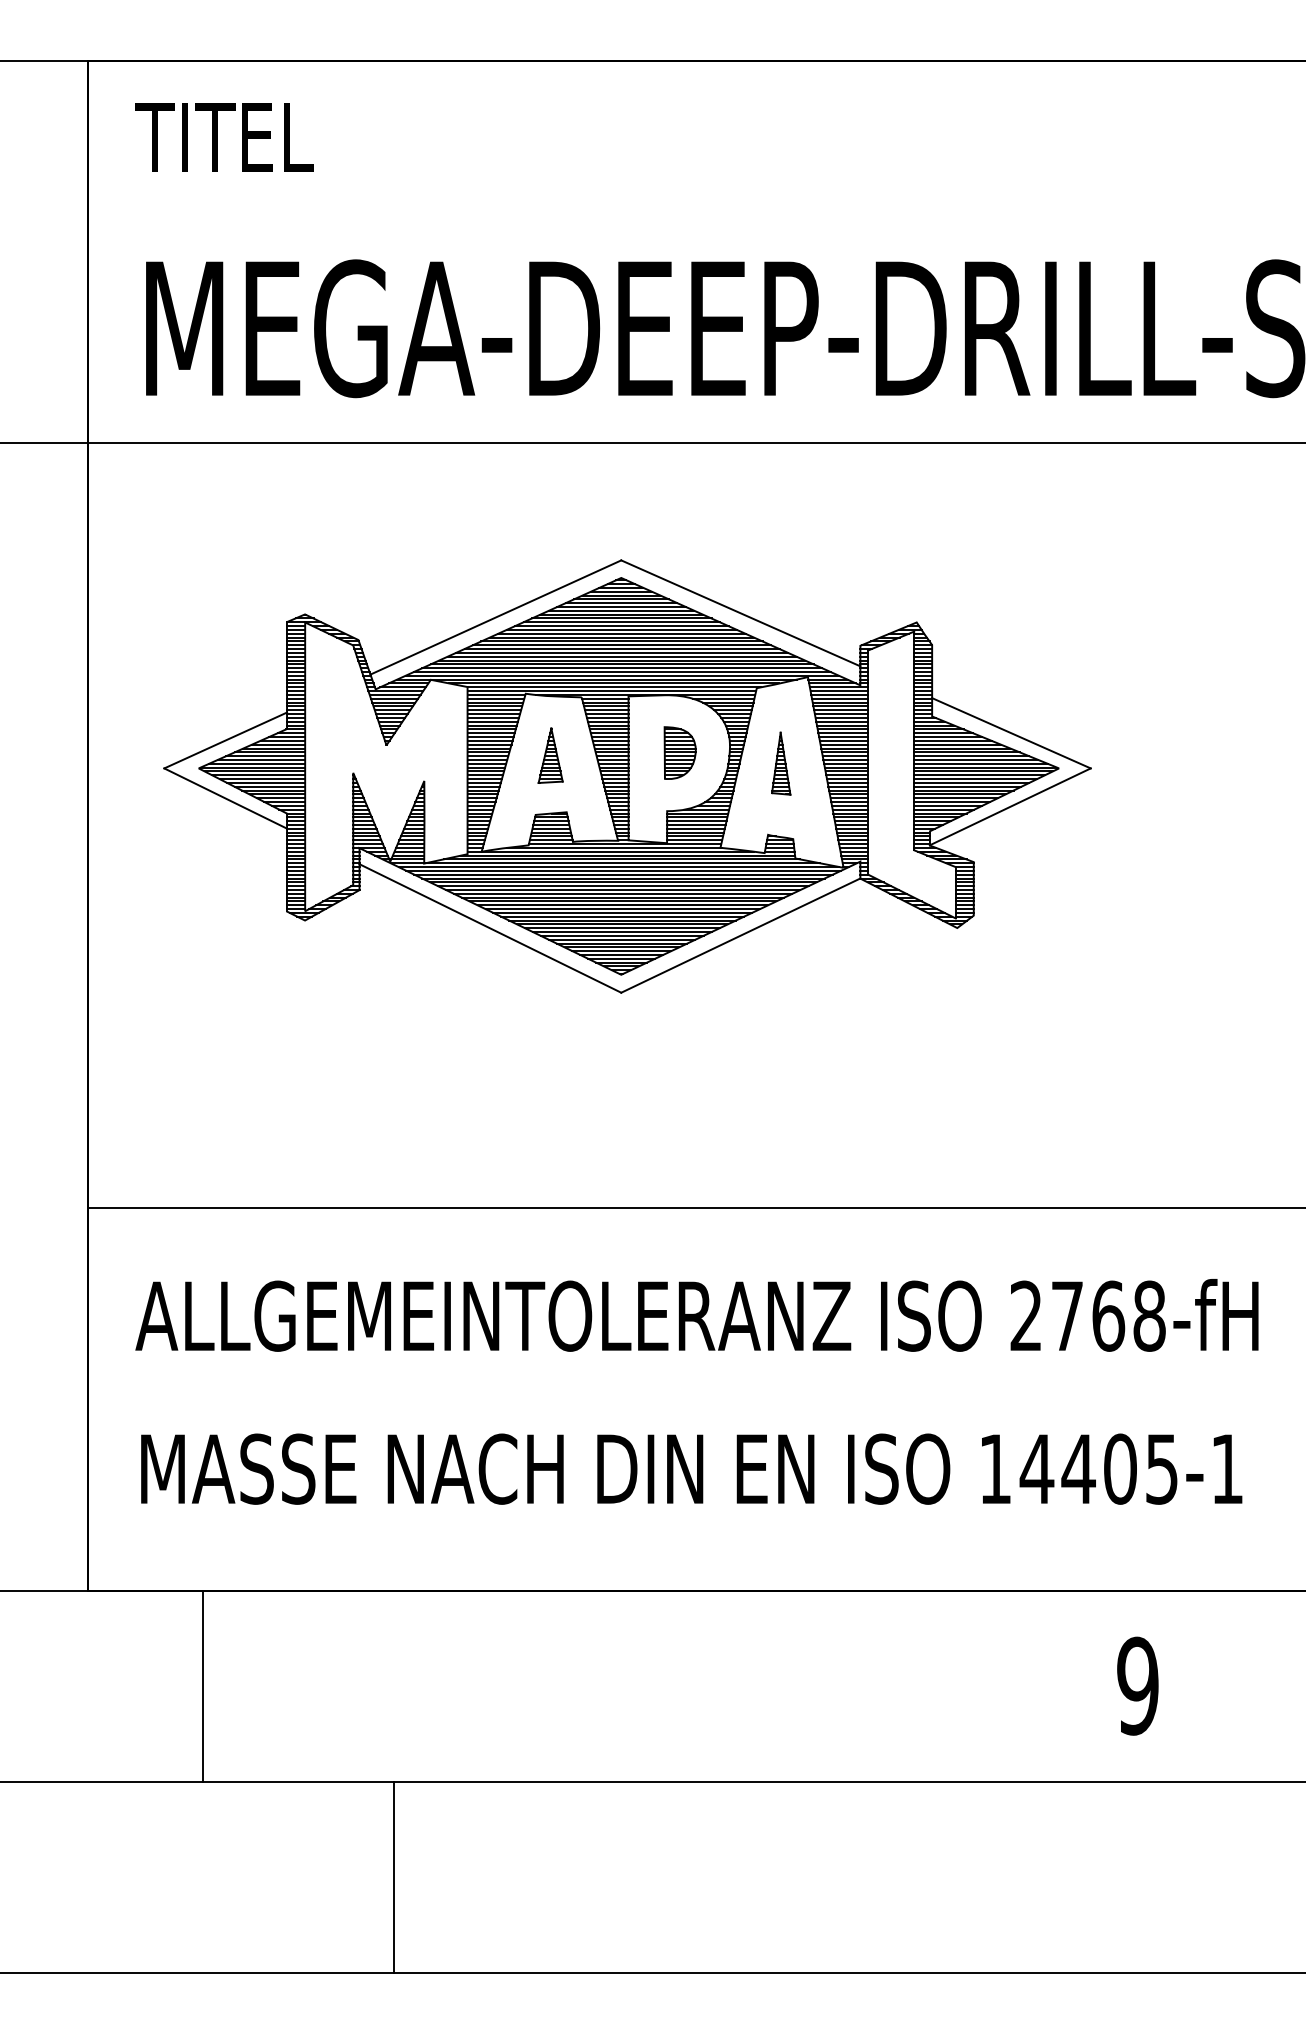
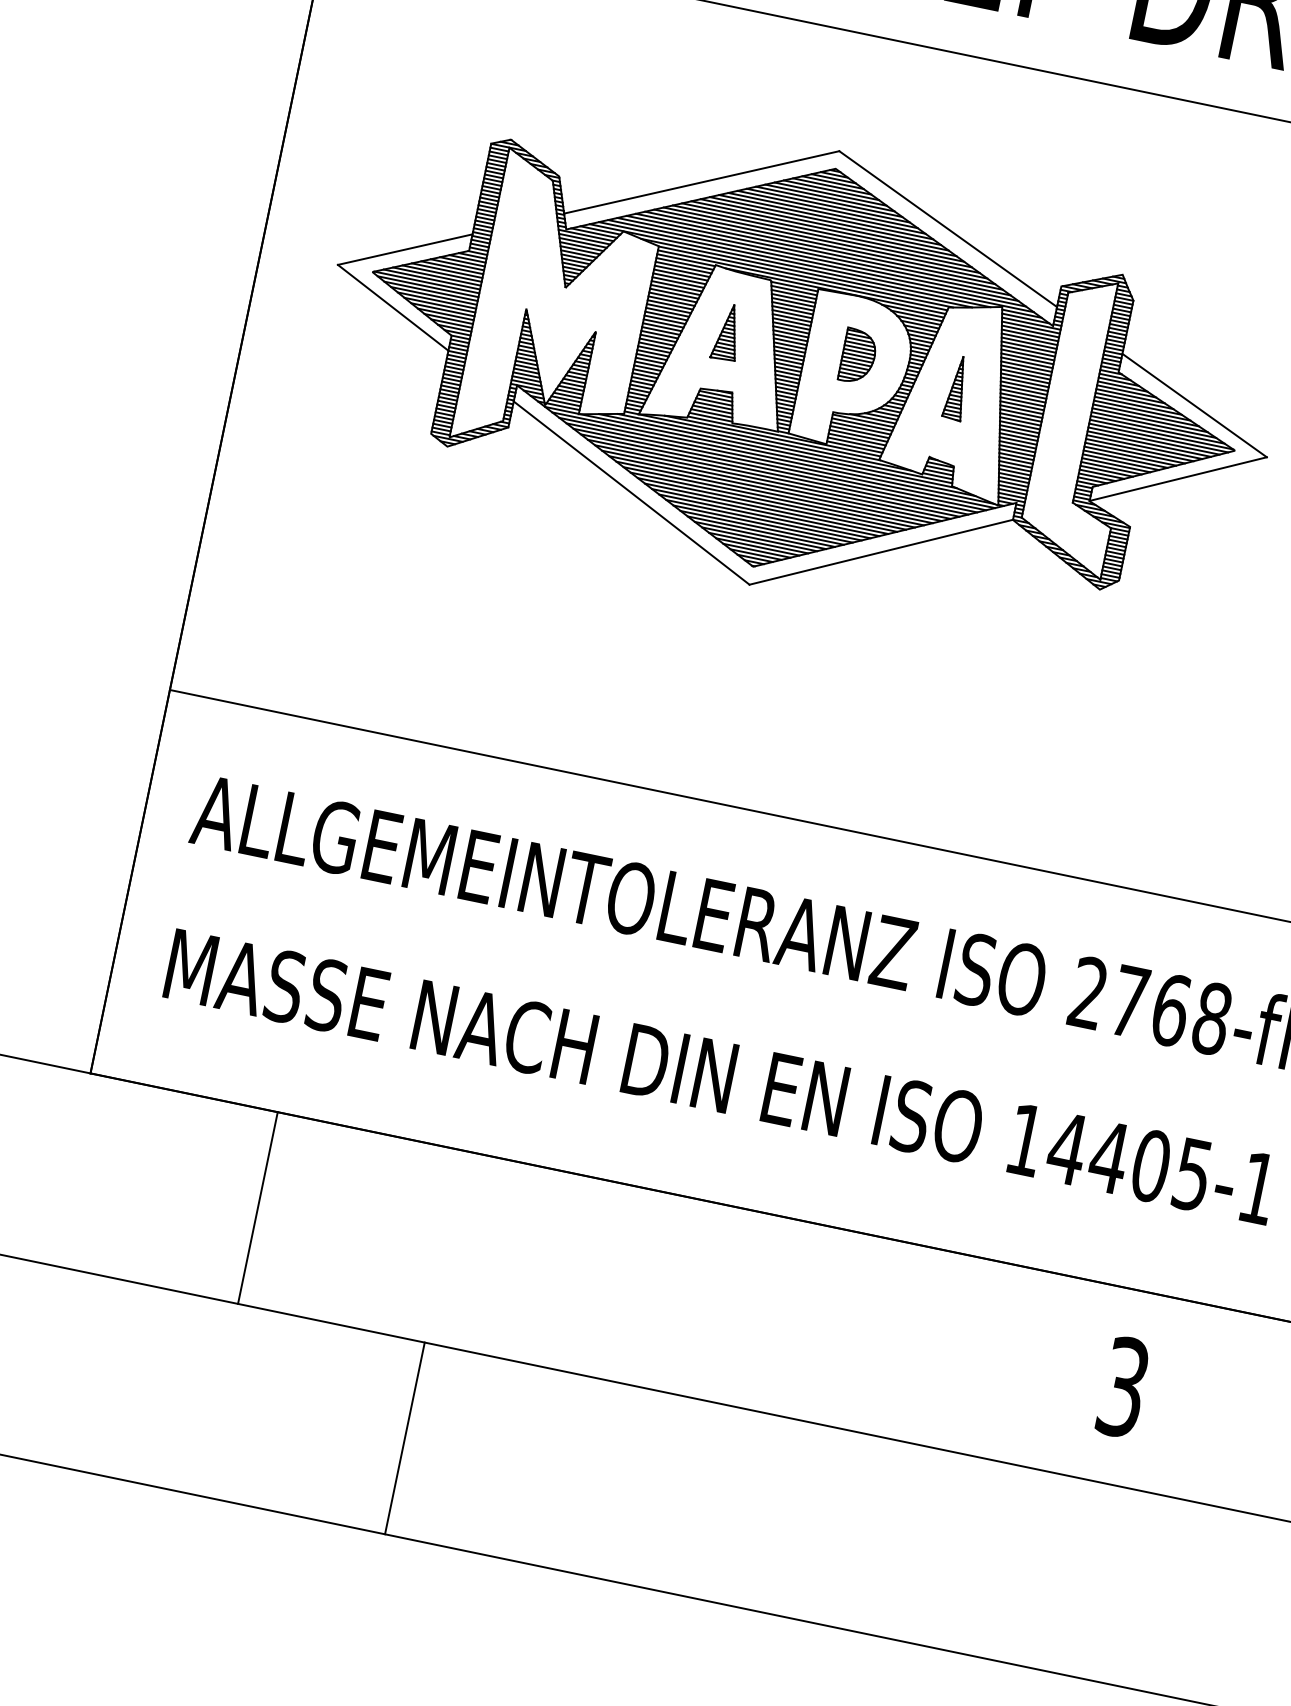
line: (202, 1685) -> (257, 1207), moved
text: (1137, 1685) -> (1123, 1386), 9 -> 3
line: (393, 1876) -> (404, 1437), moved

